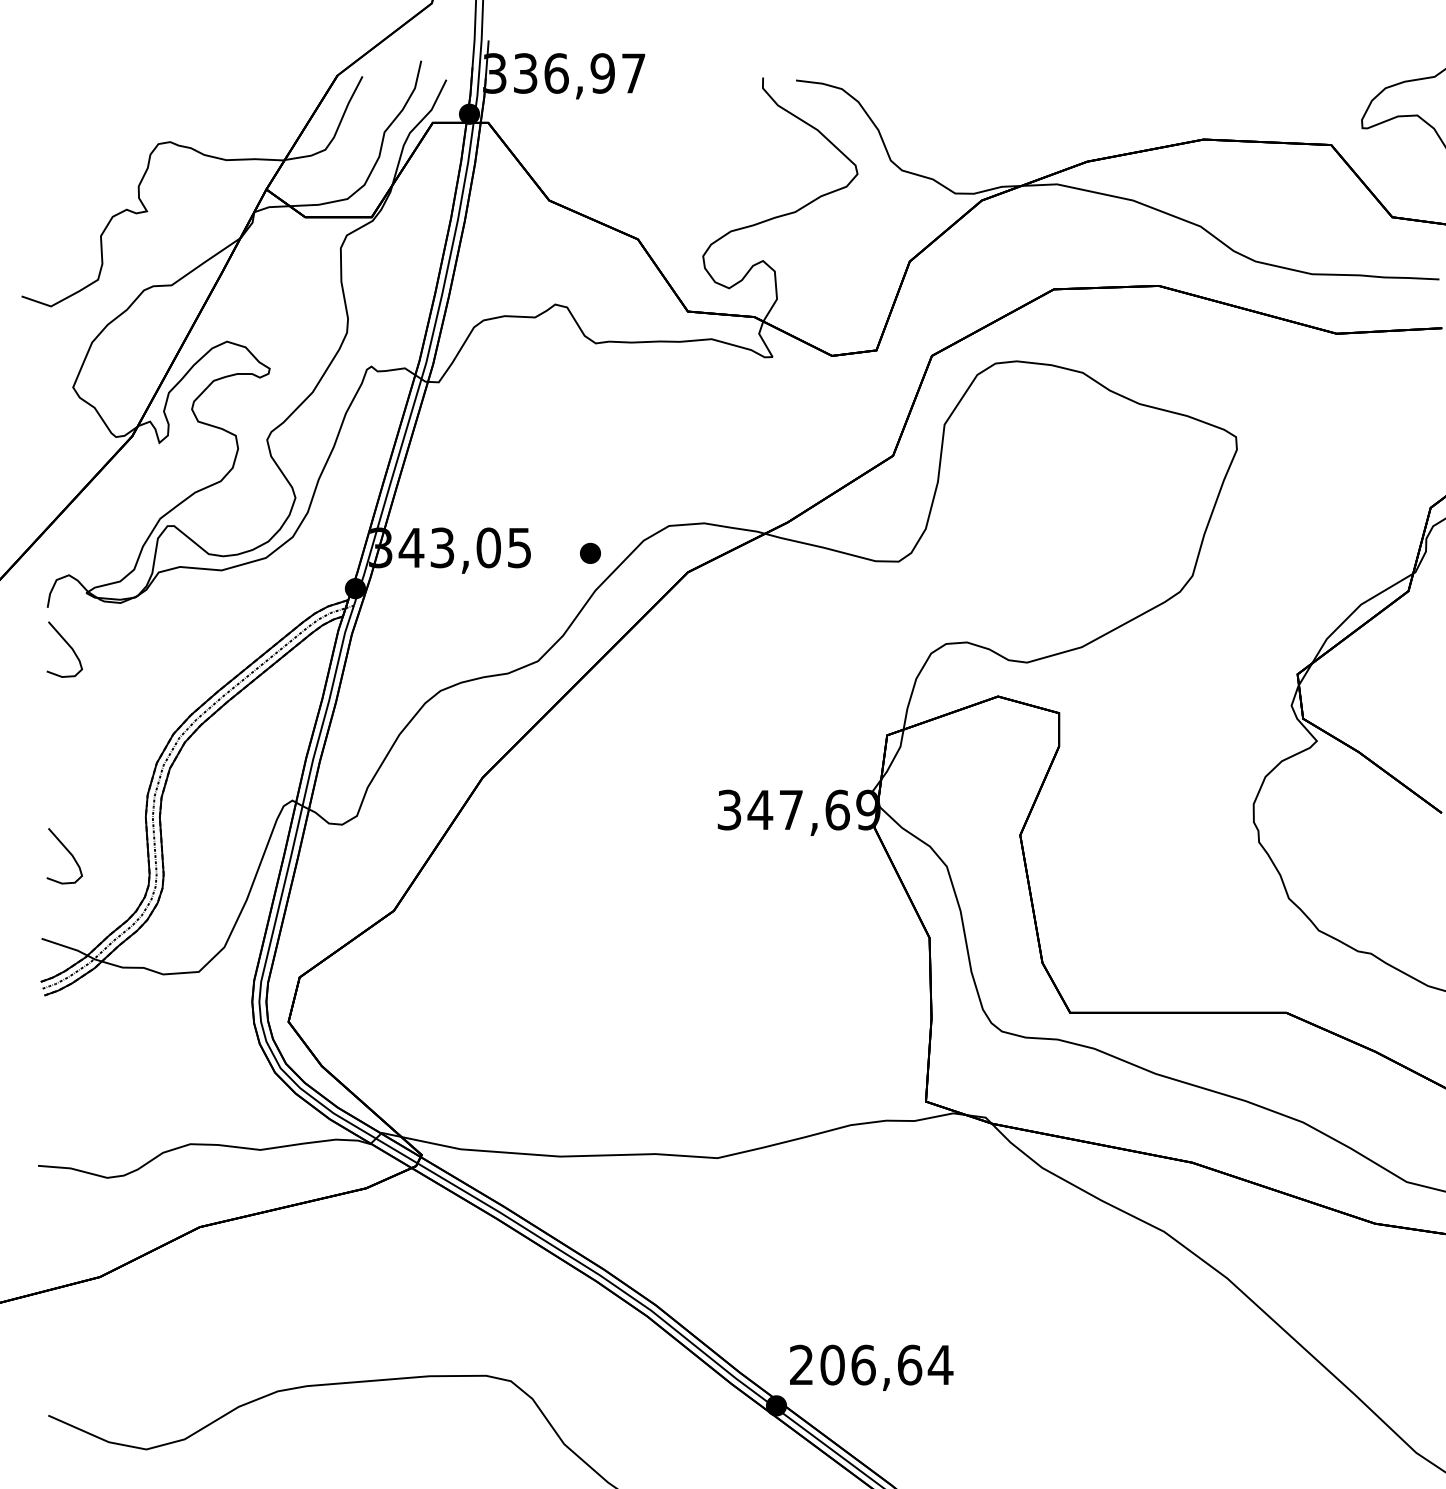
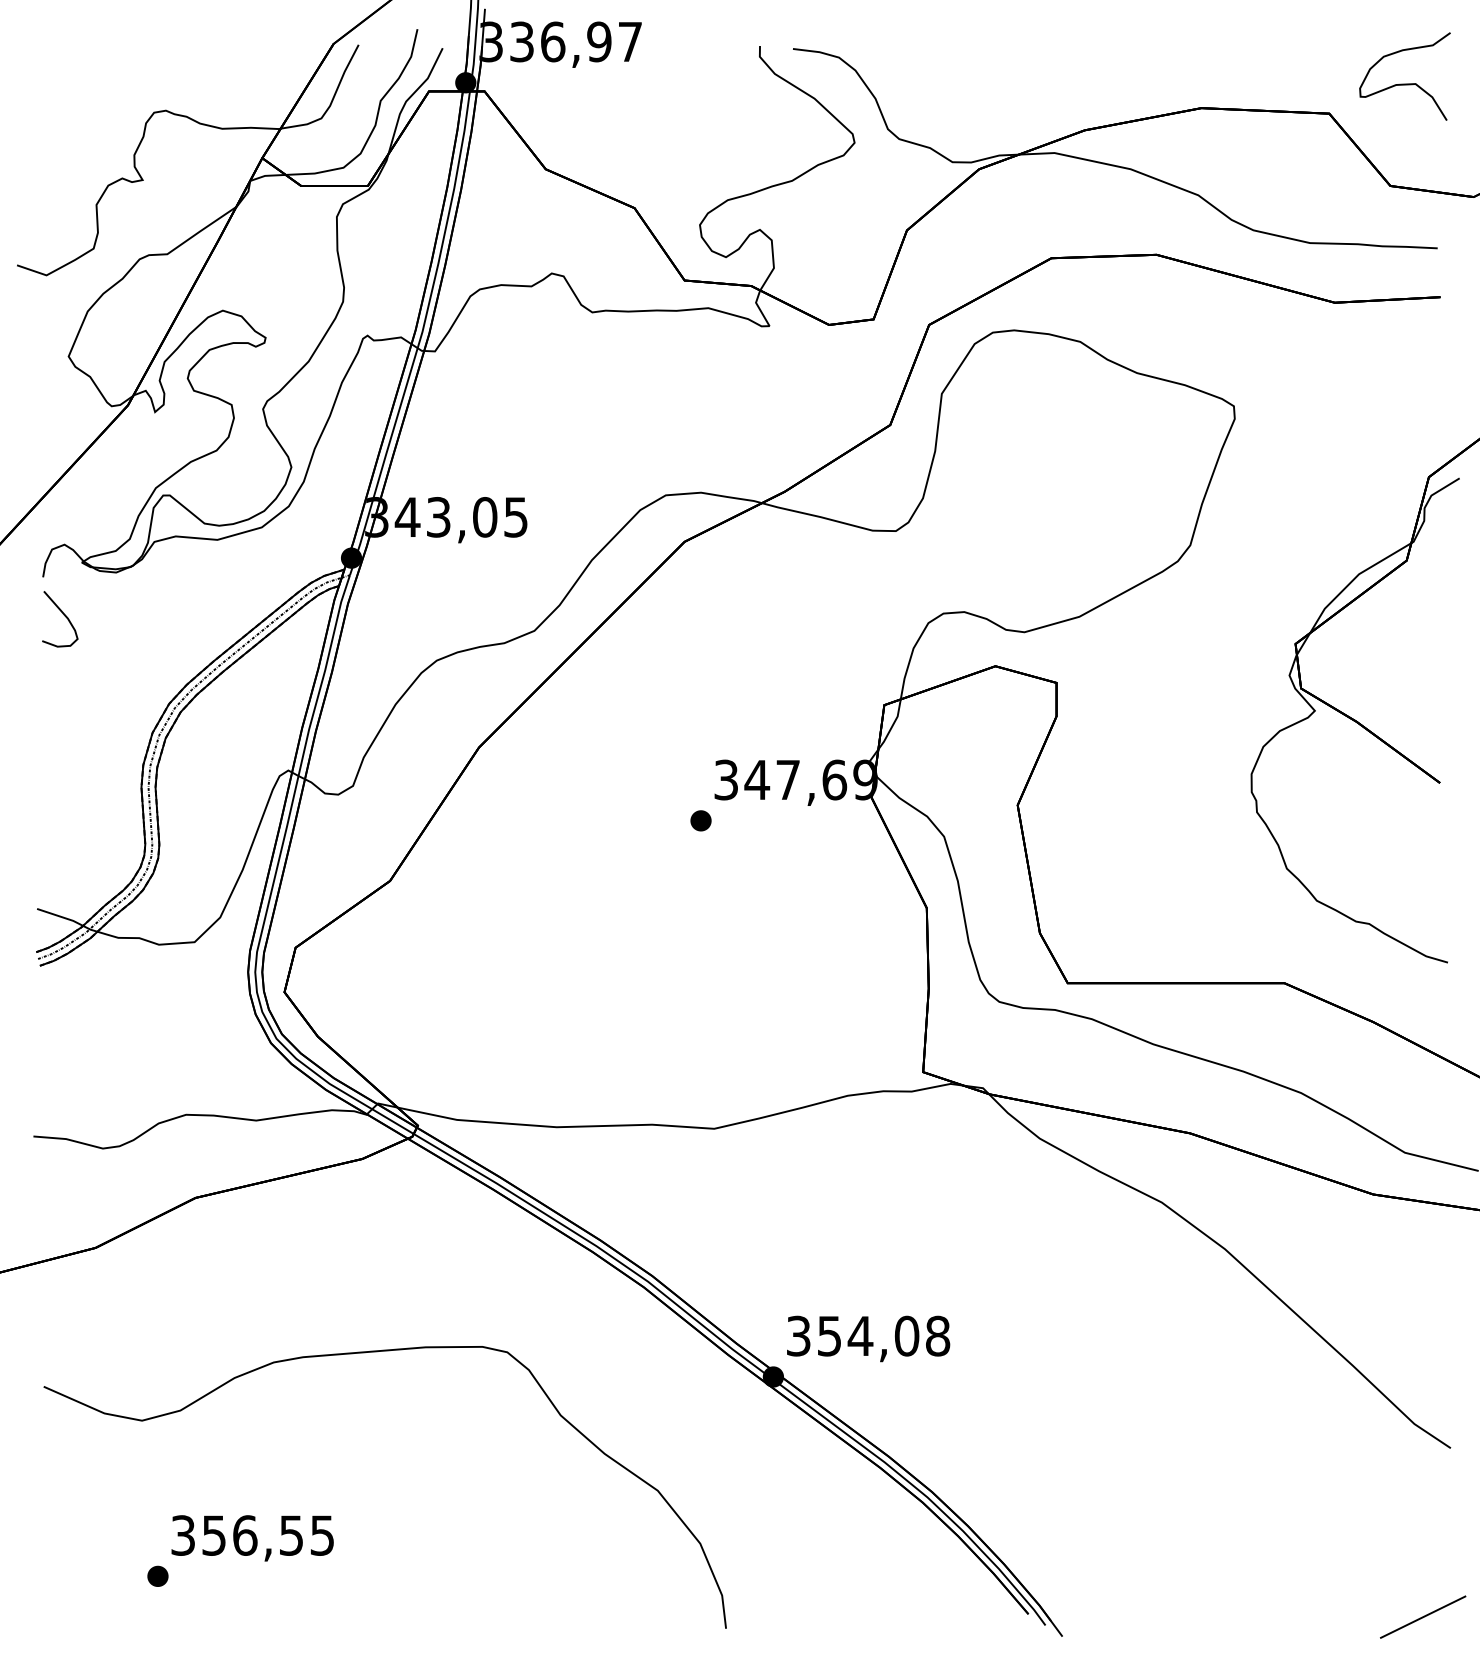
part: (589, 553) -> (700, 820), moved
curve: (68, 852) -> (63, 822), removed
text: (871, 1364) -> (868, 1335), 206,64 -> 354,08

